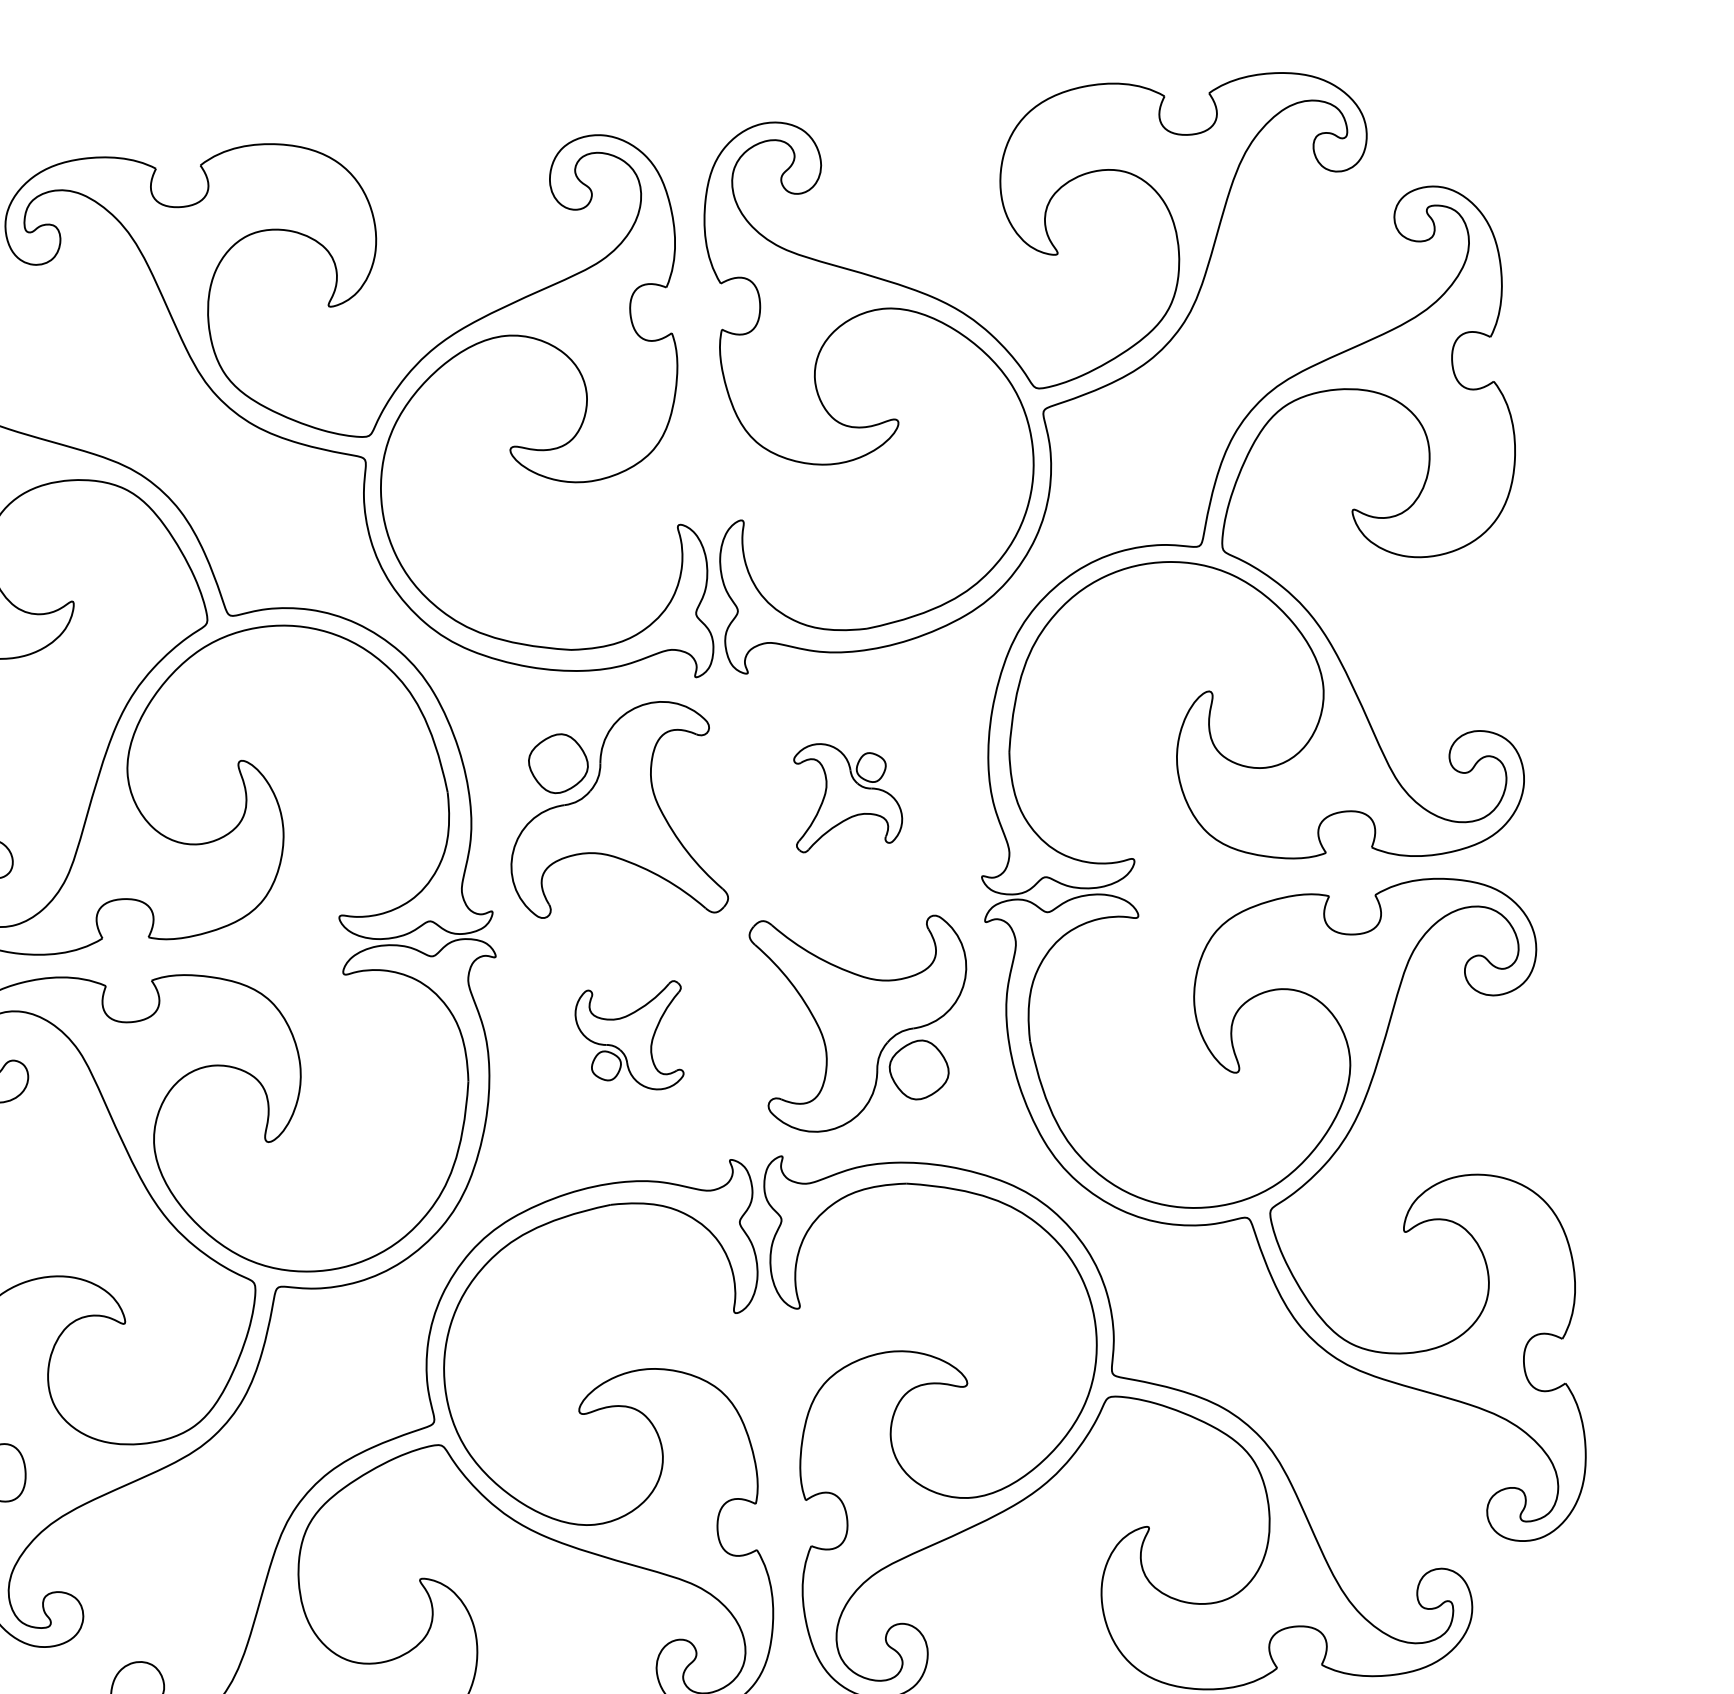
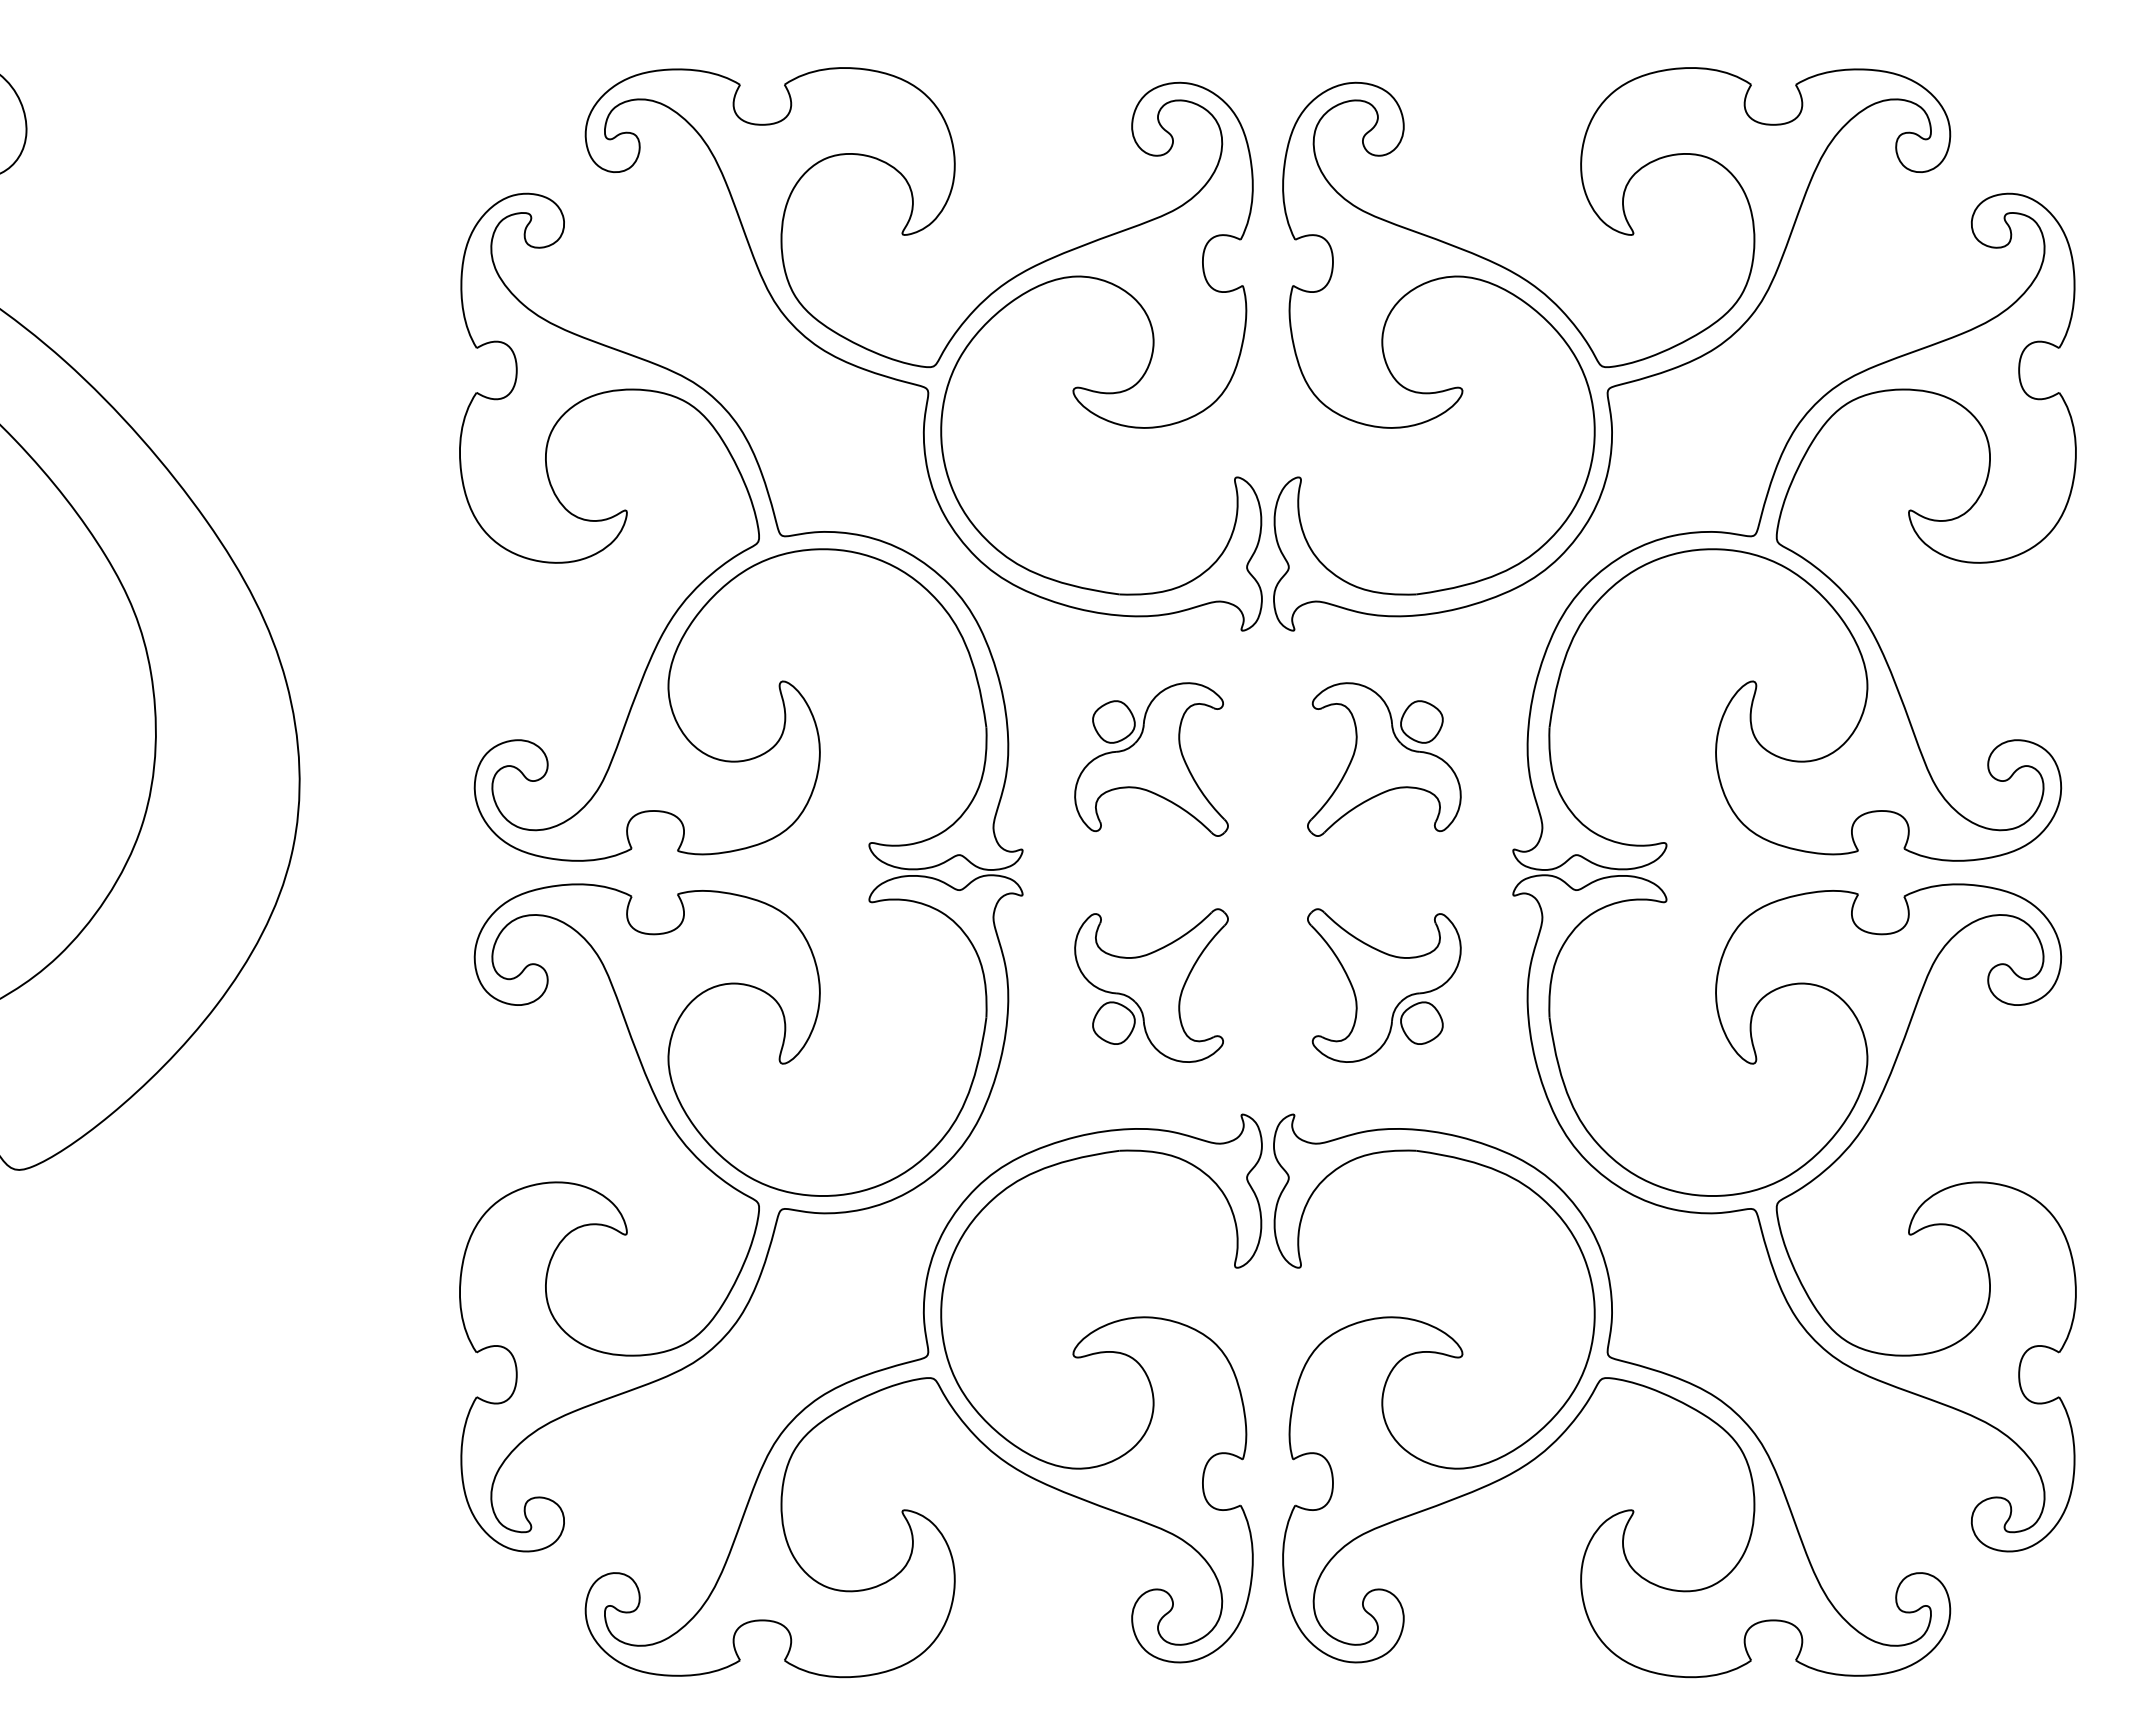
part: (847, 795) -> (1384, 759), size x1.43
part: (614, 812) -> (1151, 759), size x0.71
part: (863, 1021) -> (1384, 985), size x0.71
part: (630, 1037) -> (1151, 985), size x1.43

